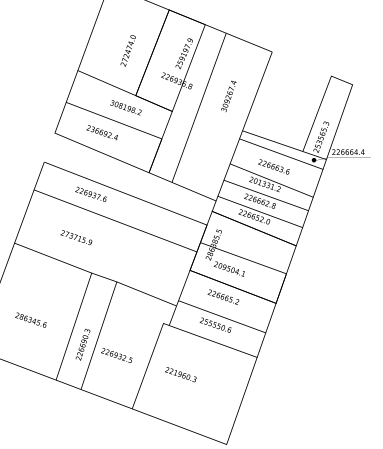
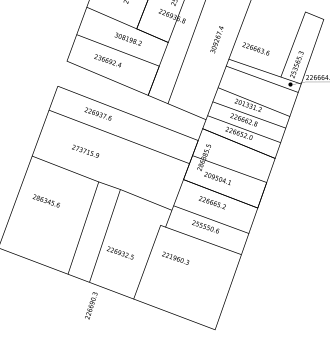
text: (228, 96) -> (216, 39), moved
text: (273, 166) -> (255, 48), moved
text: (30, 319) -> (45, 200), moved
text: (82, 344) -> (90, 305), moved
text: (180, 374) -> (175, 258), moved

